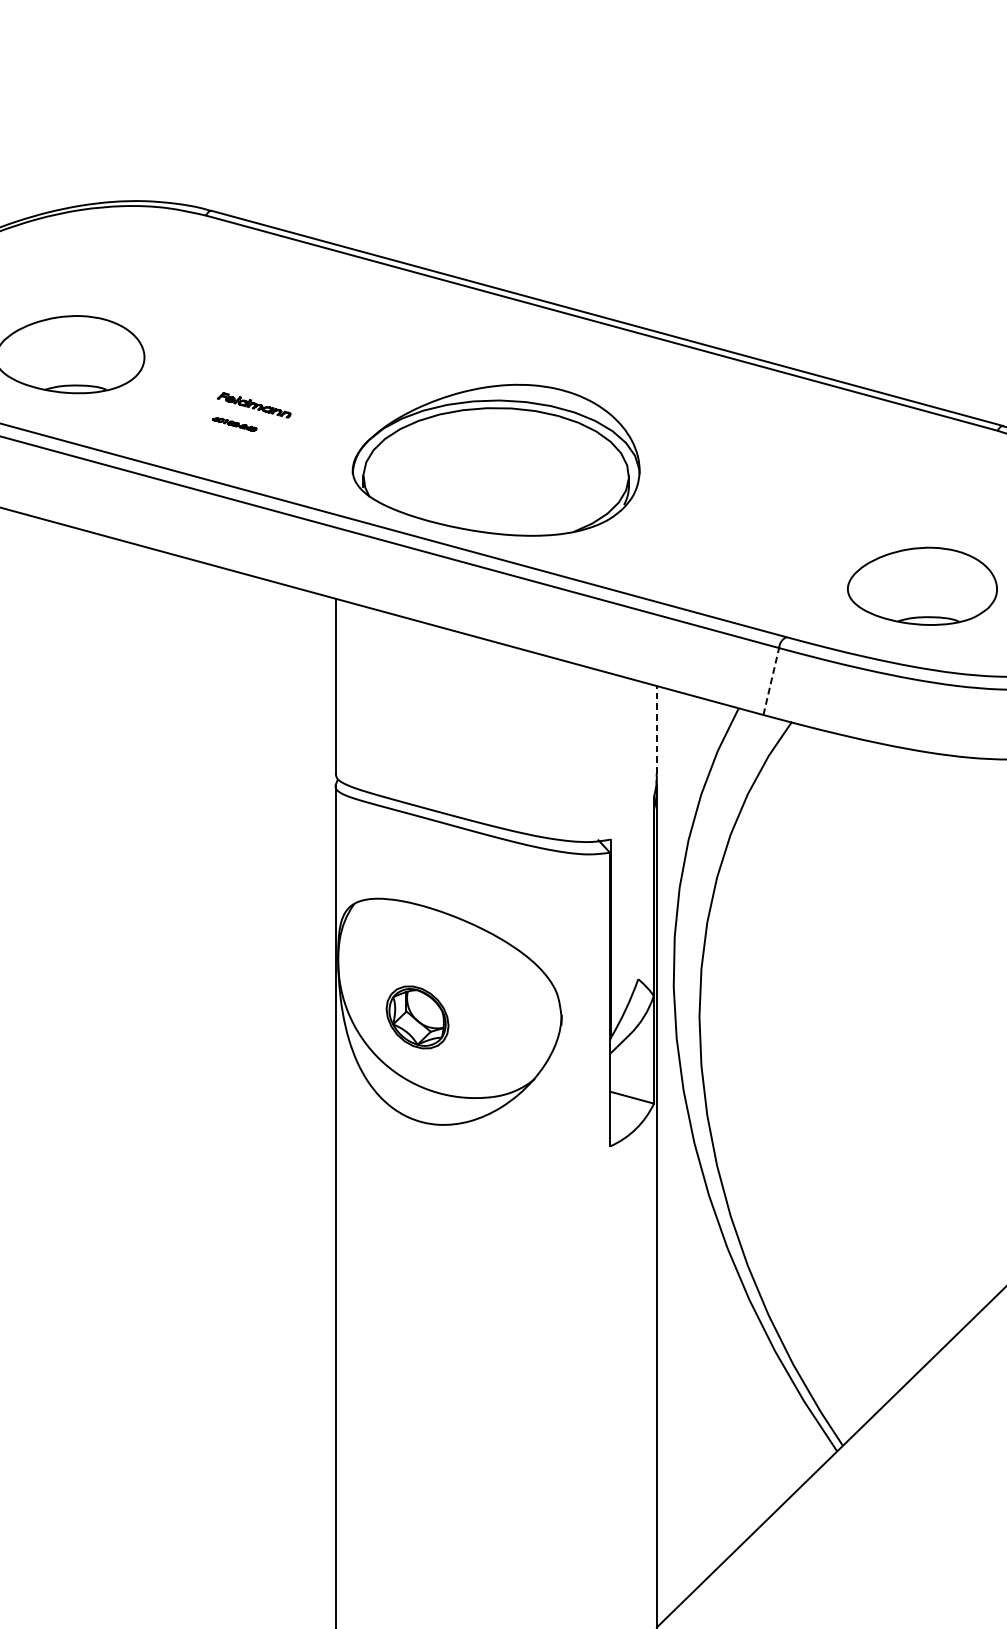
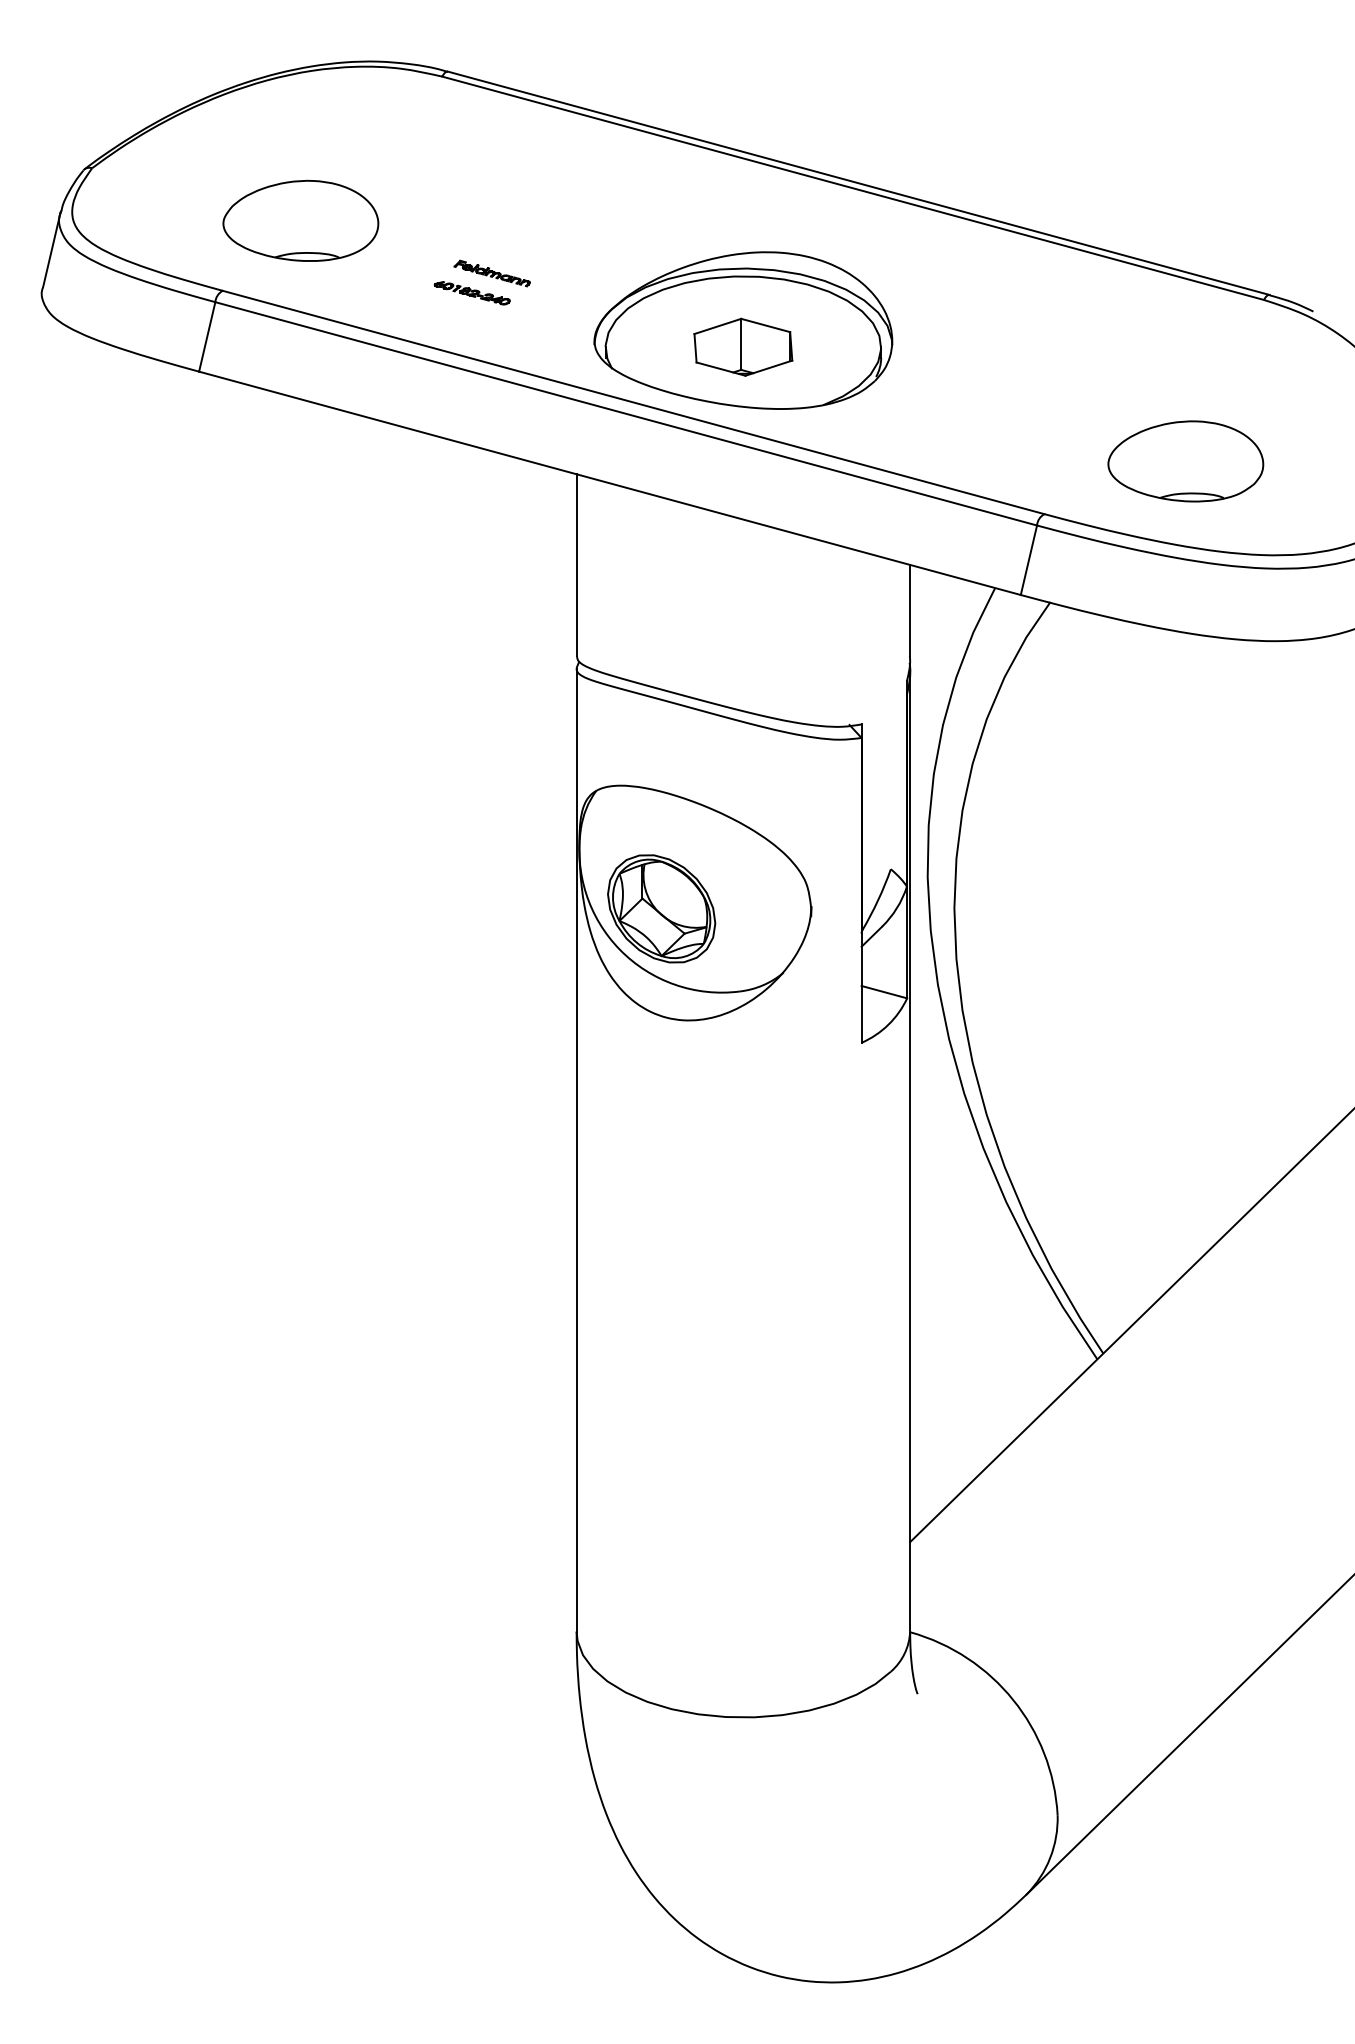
part: (234, 424) -> (471, 293), size x1.67
part: (496, 475) -> (743, 346), added
line: (770, 681) -> (1028, 560), dashed -> solid
line: (657, 728) -> (910, 609), dashed -> solid
part: (417, 1017) -> (661, 908), size x1.67

